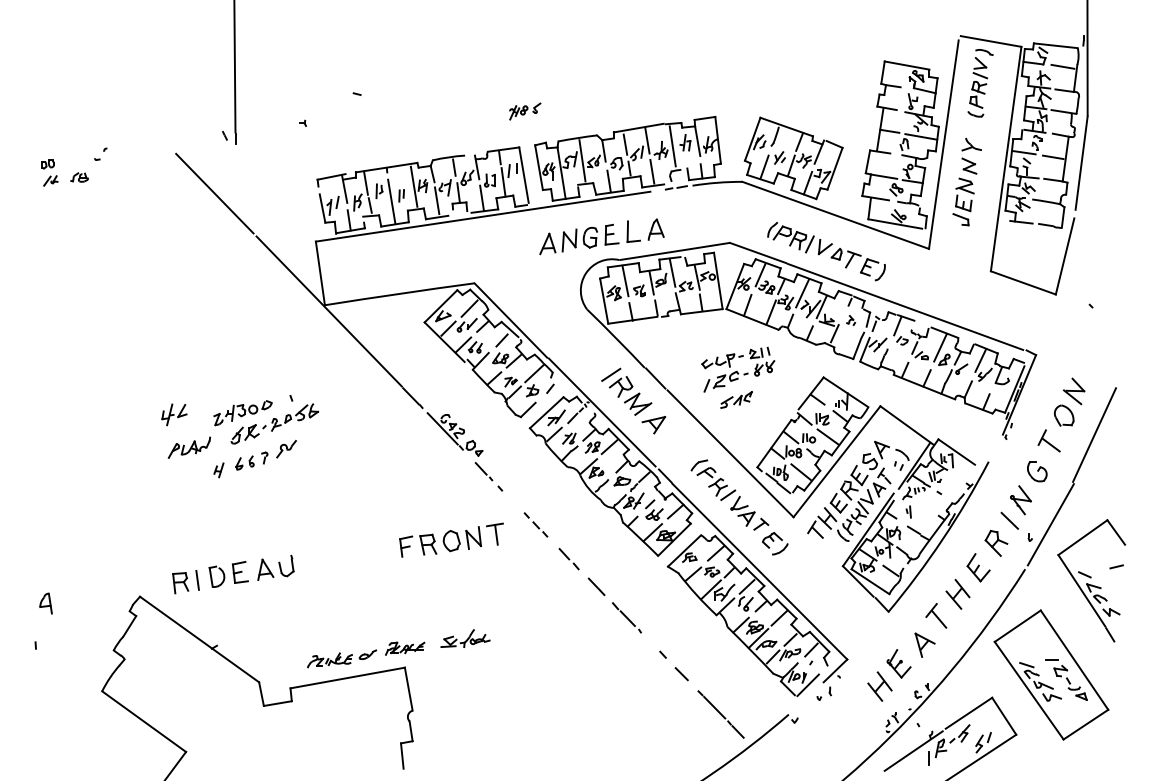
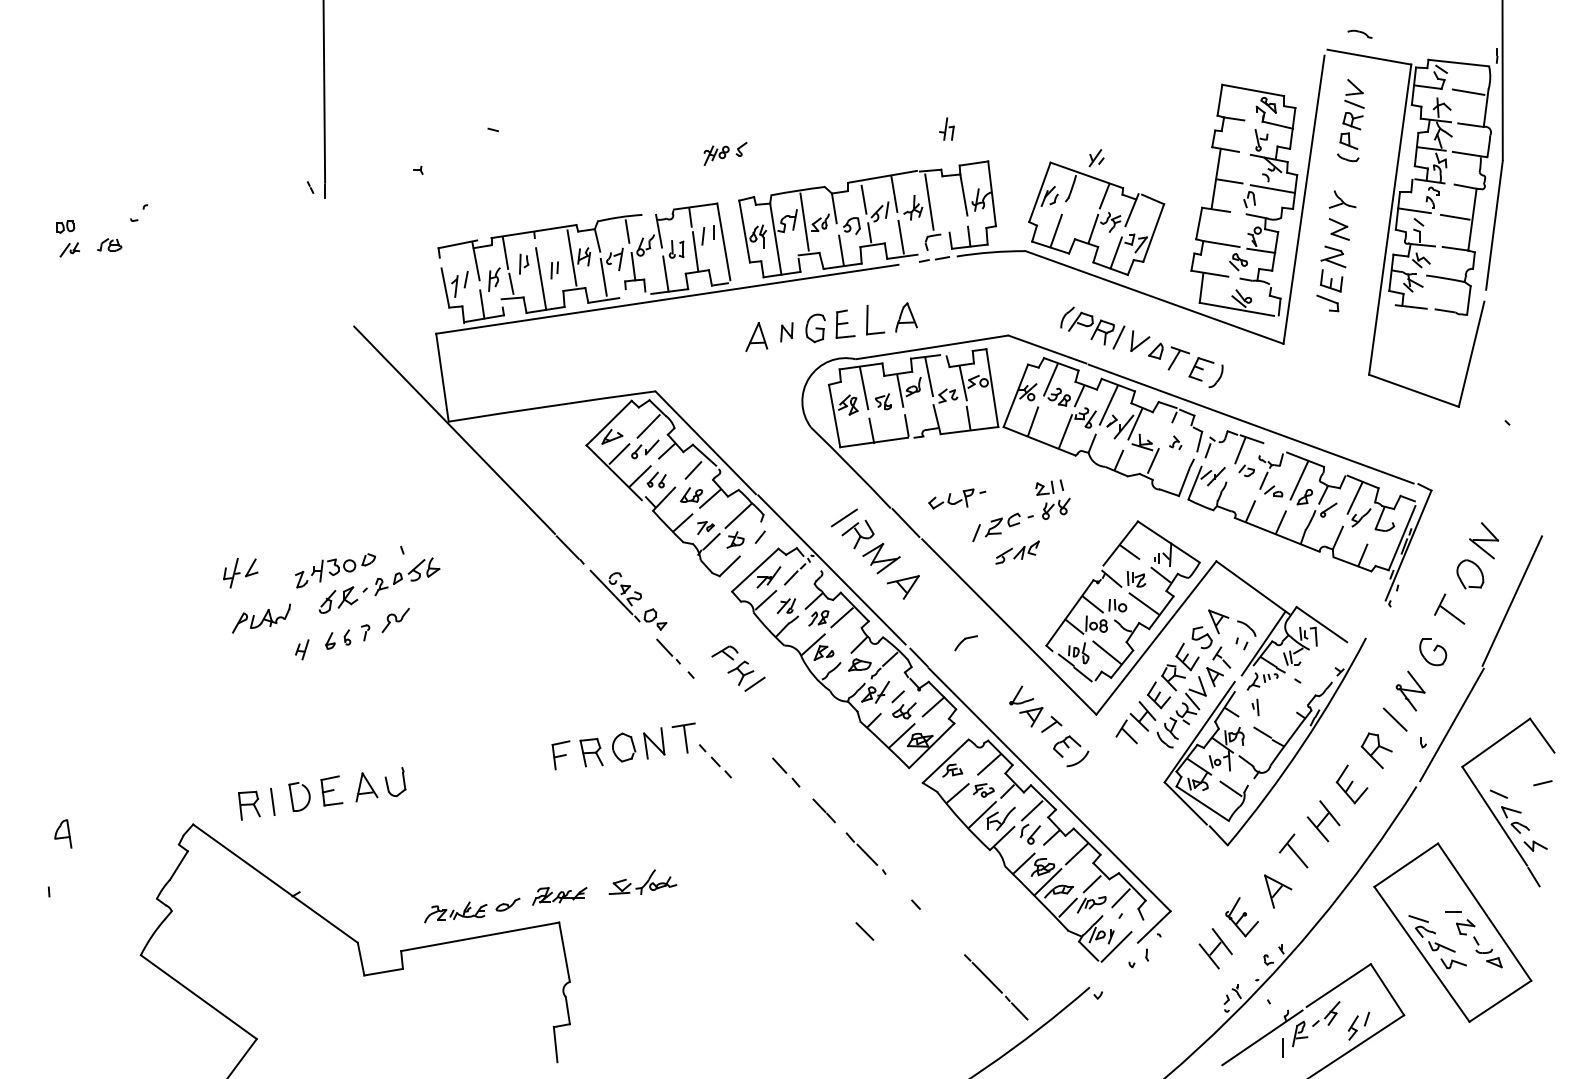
part: (983, 51) -> (1359, 33), moved
part: (685, 142) -> (946, 128), moved
part: (779, 158) -> (1096, 158), moved
line: (214, 193) -> (296, 267), removed
part: (569, 240) -> (786, 332), size x0.6
part: (722, 360) -> (957, 498), moved
part: (716, 483) -> (738, 668), moved
part: (536, 525) -> (715, 761), moved
line: (681, 674) -> (864, 931), moved

